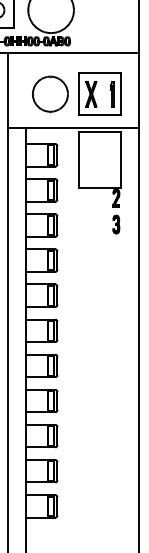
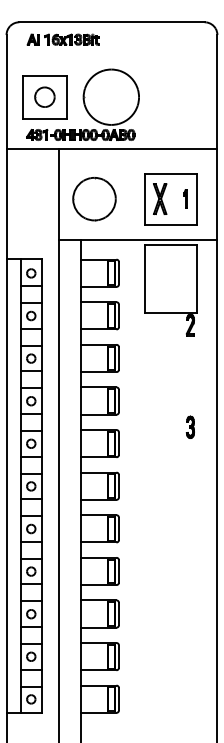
part: (112, 93) -> (185, 198), size x0.6
part: (50, 94) -> (94, 199), moved
part: (115, 223) -> (189, 426), moved

